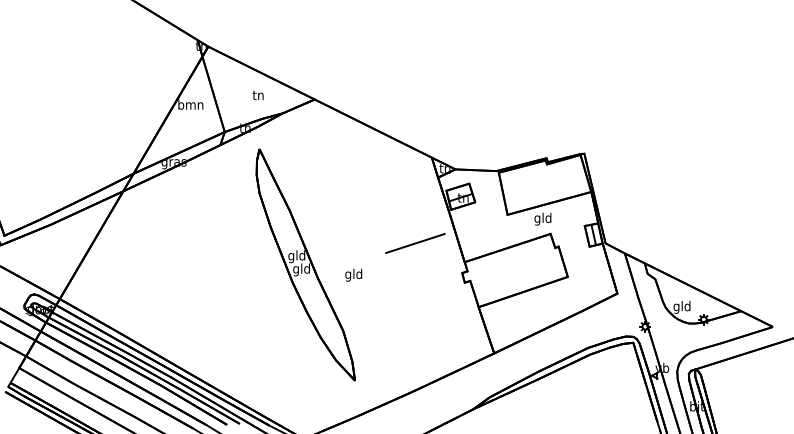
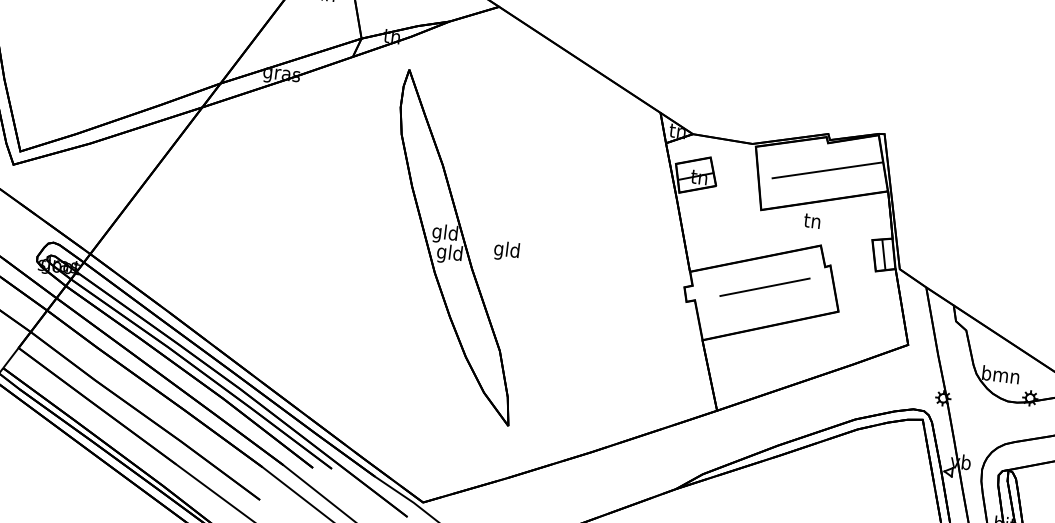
line: (548, 182) -> (826, 169), added
text: (542, 218) -> (811, 221), gld -> tn
line: (415, 243) -> (765, 287), moved
text: (353, 274) -> (506, 250), moved
text: (681, 307) -> (999, 376), gld -> bmn

